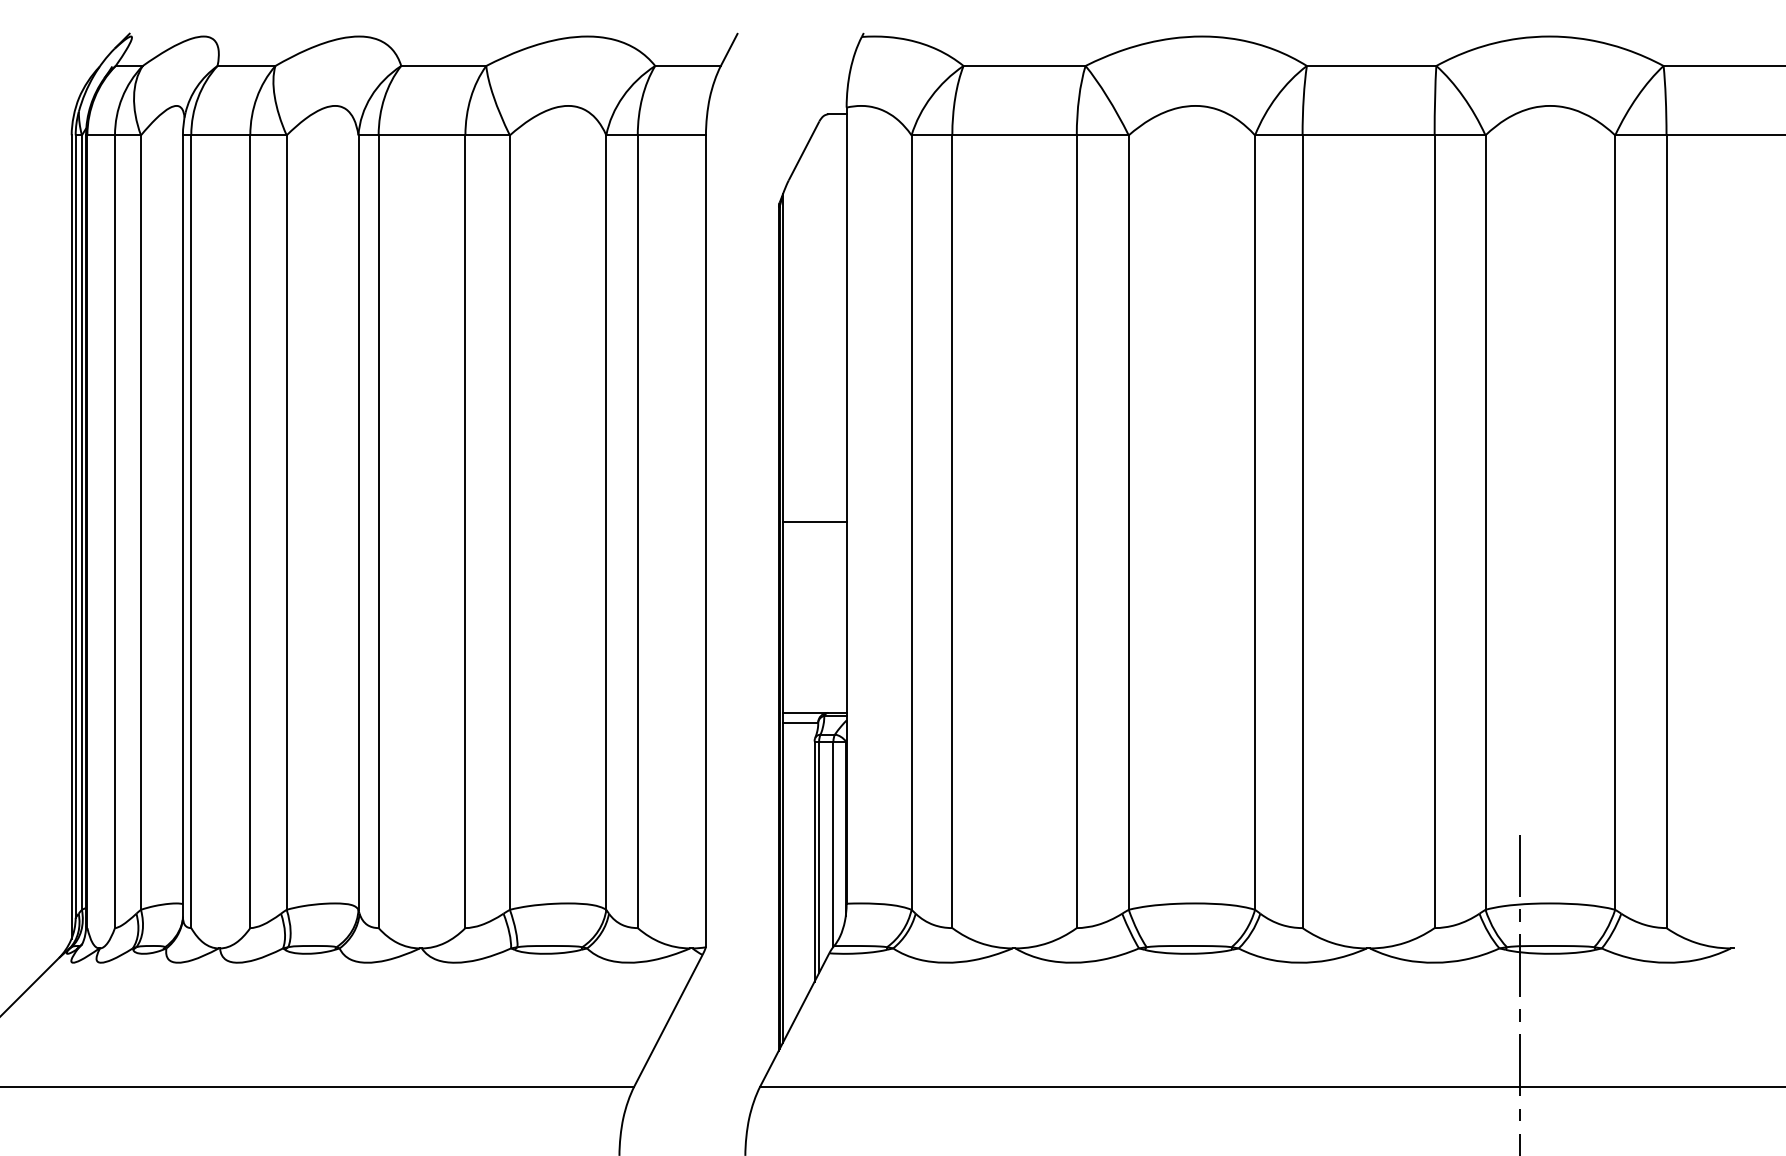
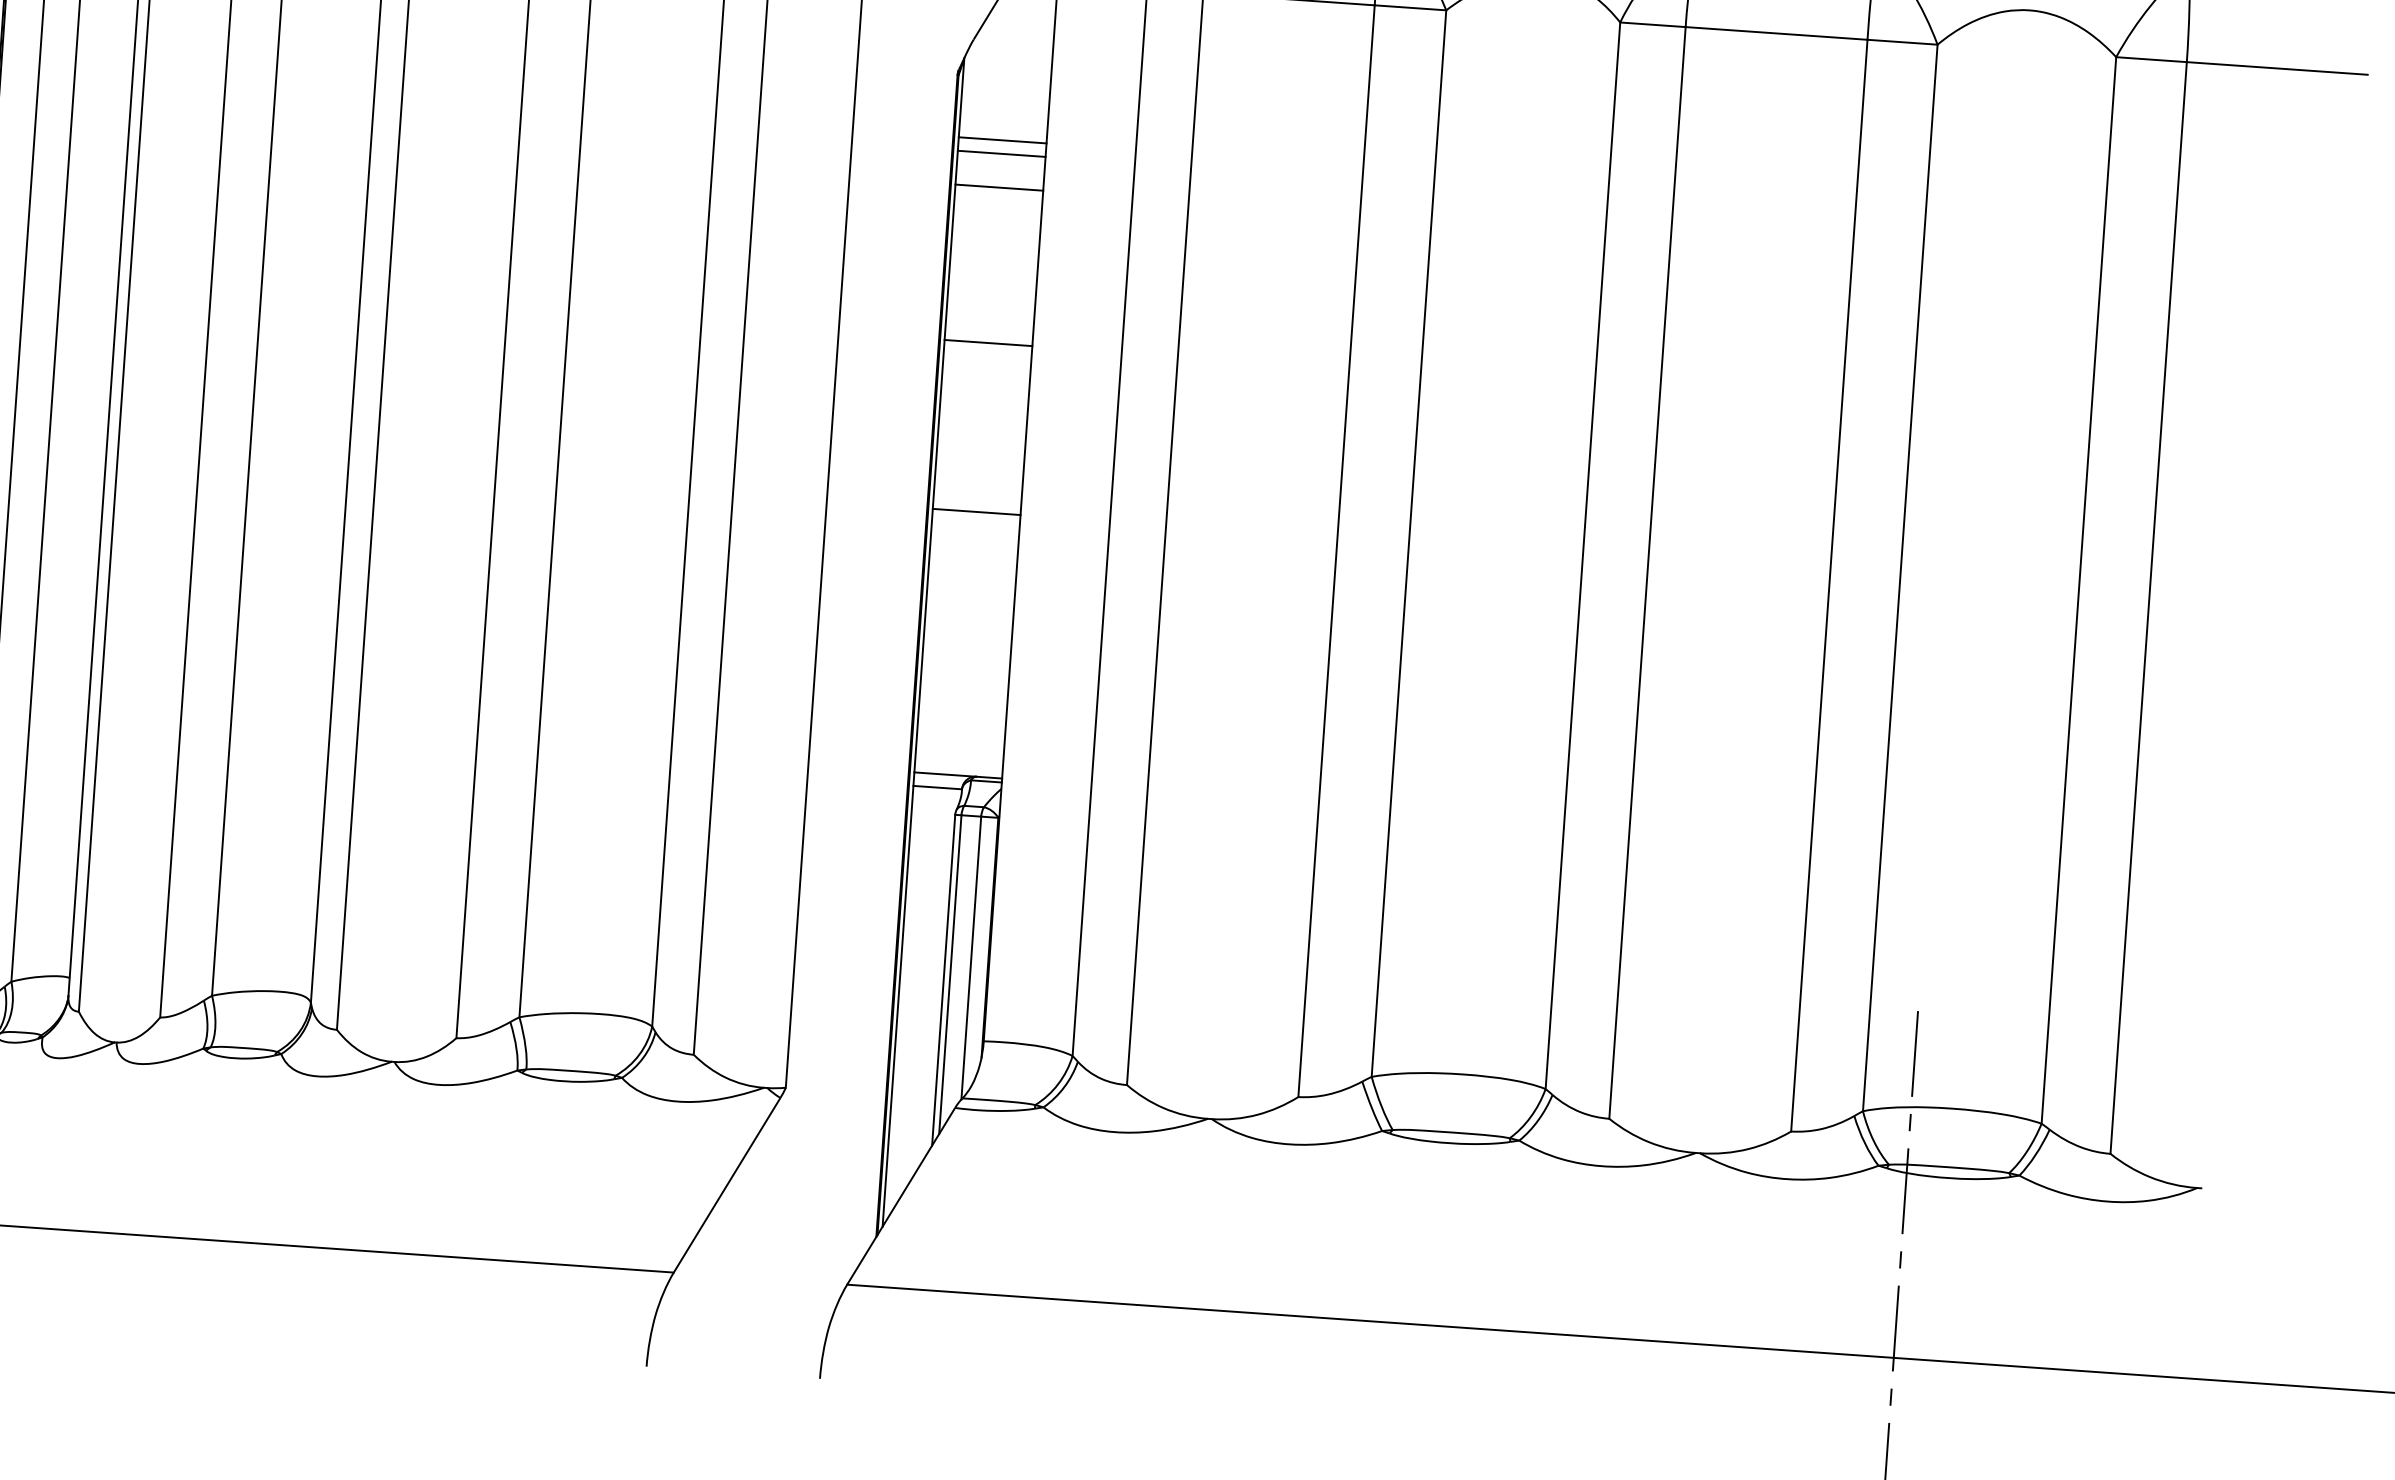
line: (814, 251) -> (1002, 140), added
line: (814, 261) -> (1001, 153), added
line: (814, 286) -> (998, 188), added
line: (814, 398) -> (988, 342), added

